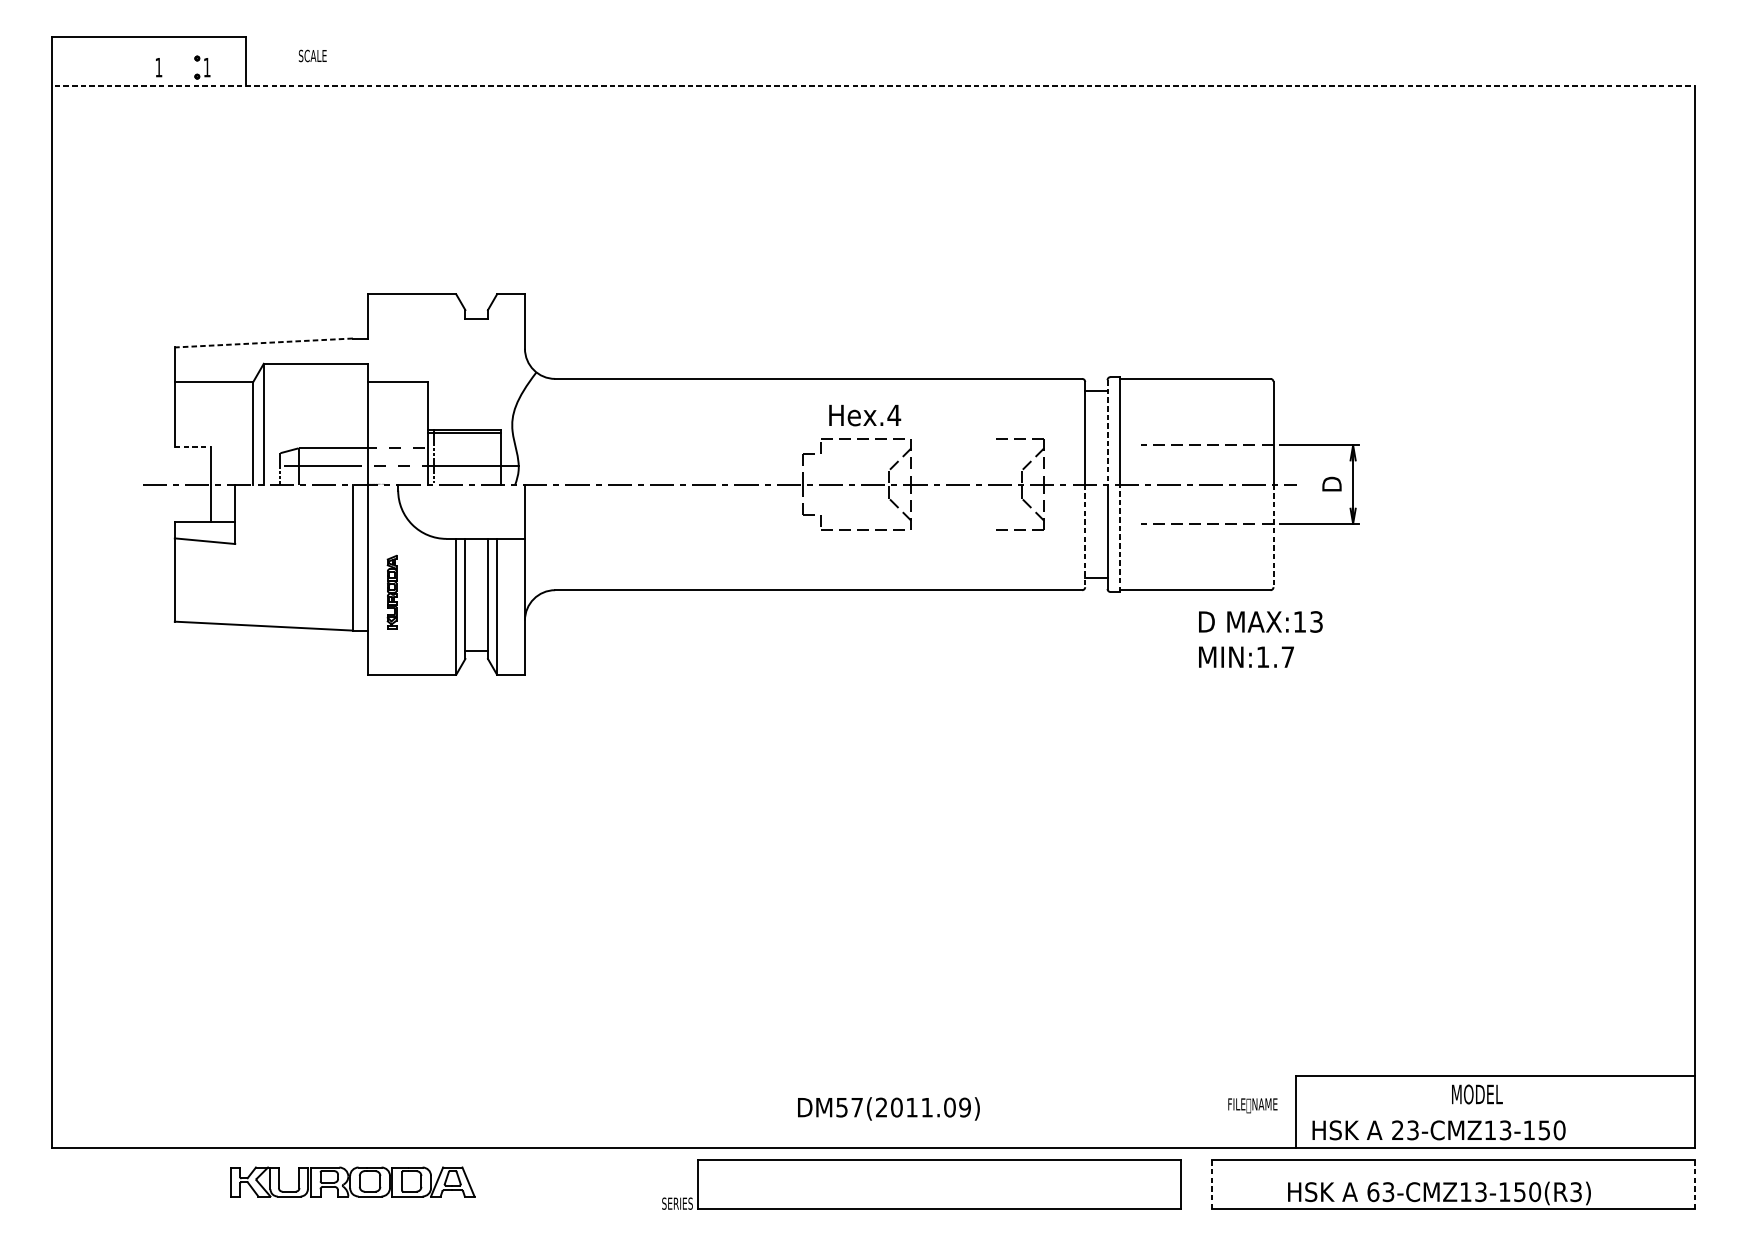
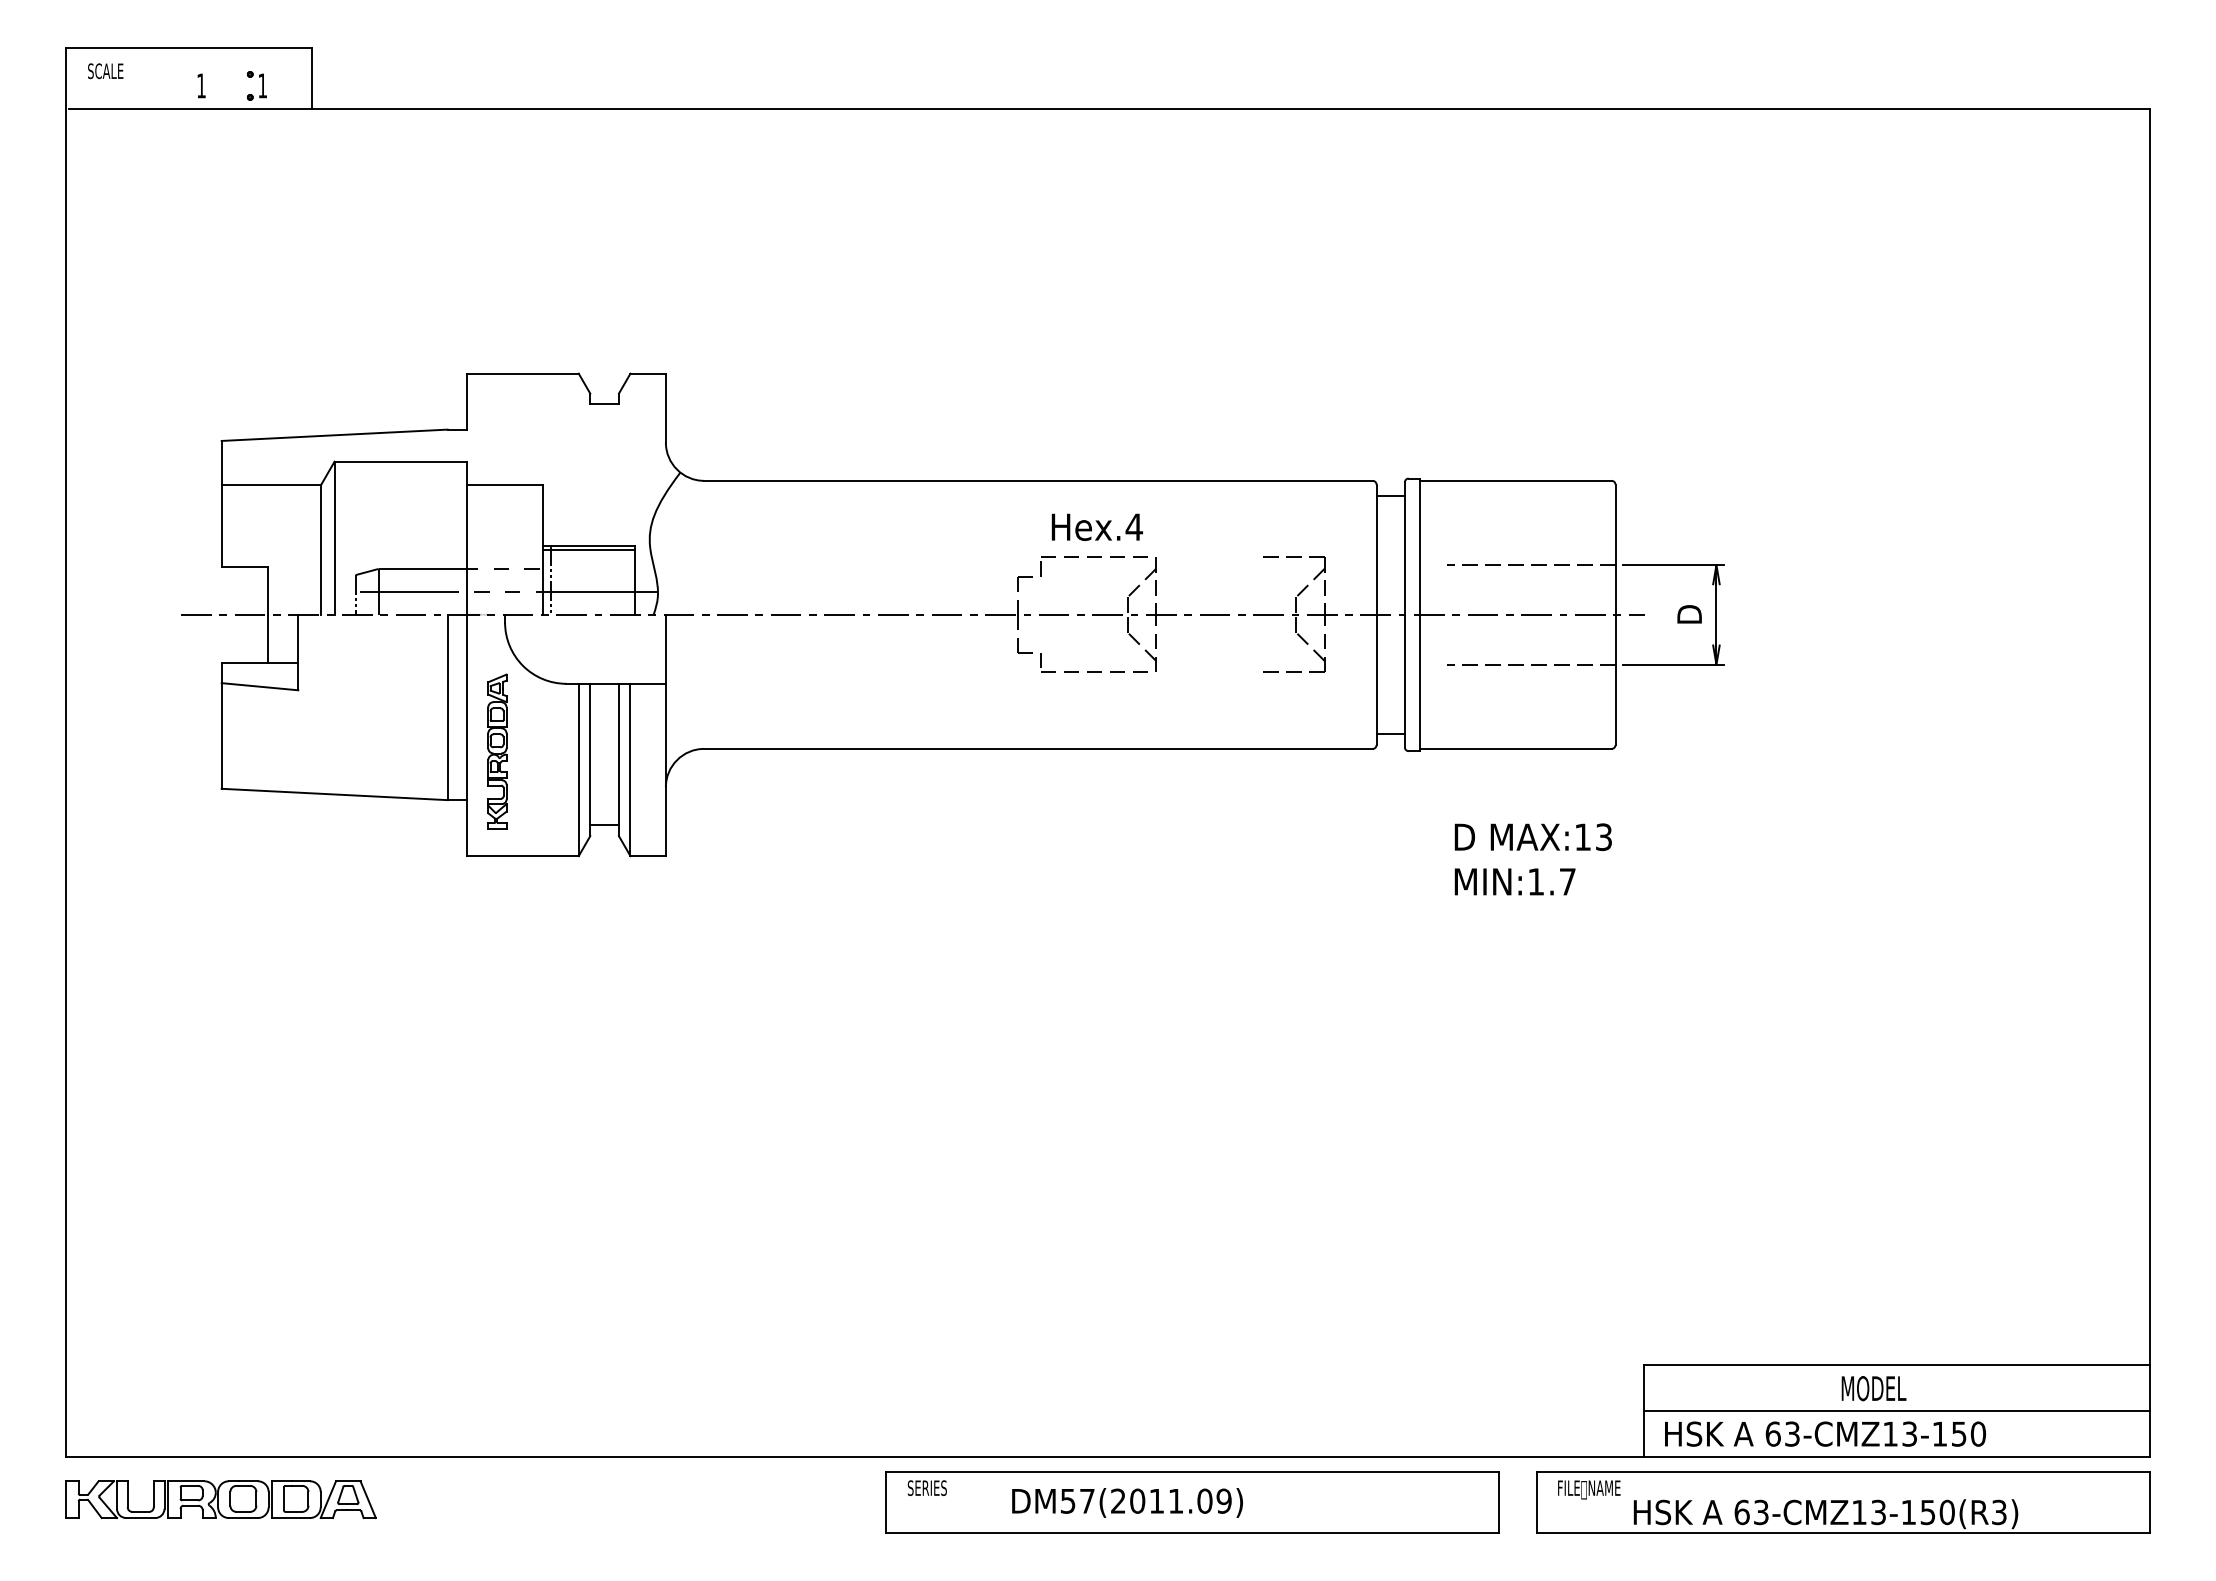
text: (312, 56) -> (105, 71), moved
line: (874, 85) -> (1109, 108), dashed -> solid
line: (263, 343) -> (334, 435), dashed -> solid
line: (1107, 433) -> (1404, 549), dashed -> solid
line: (192, 446) -> (244, 566), dashed -> solid
line: (1085, 536) -> (1376, 680), dashed -> solid
line: (1273, 536) -> (1615, 680), dashed -> solid
line: (1119, 537) -> (1420, 682), dashed -> solid
part: (392, 592) -> (497, 751), size x1.67
text: (1260, 639) -> (1532, 859), moved
text: (1253, 1105) -> (1589, 1489), moved
text: (888, 1108) -> (1127, 1502), moved
line: (1495, 1111) -> (1896, 1410), added
text: (1397, 1129) -> (1772, 1433), 23-CMZ13-150 -> 63-CMZ13-150
part: (352, 1181) -> (220, 1499), moved
line: (1211, 1184) -> (1536, 1502), dashed -> solid
line: (1694, 1184) -> (2149, 1502), dashed -> solid
text: (676, 1203) -> (926, 1487), moved

